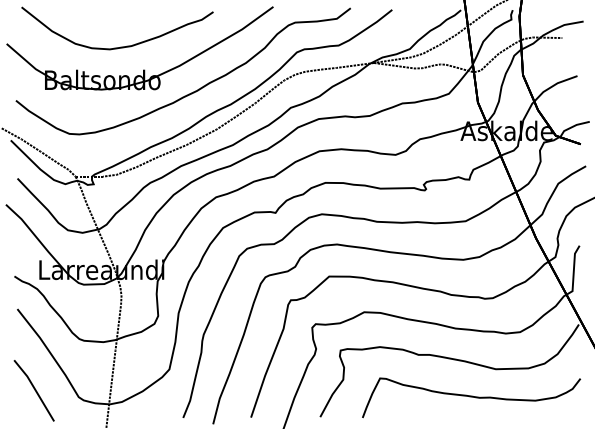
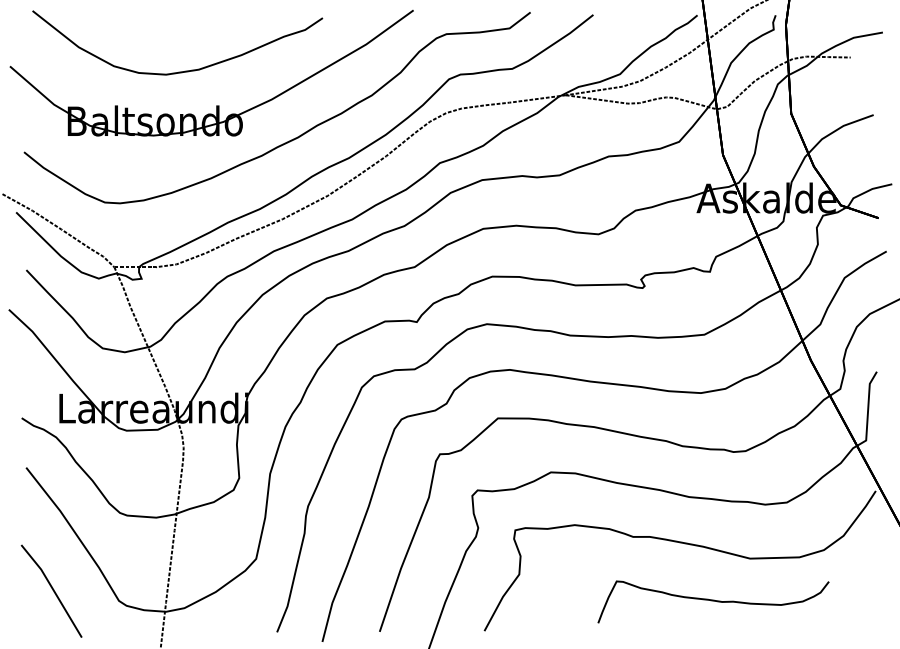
part: (471, 397) -> (713, 601), size x0.7

